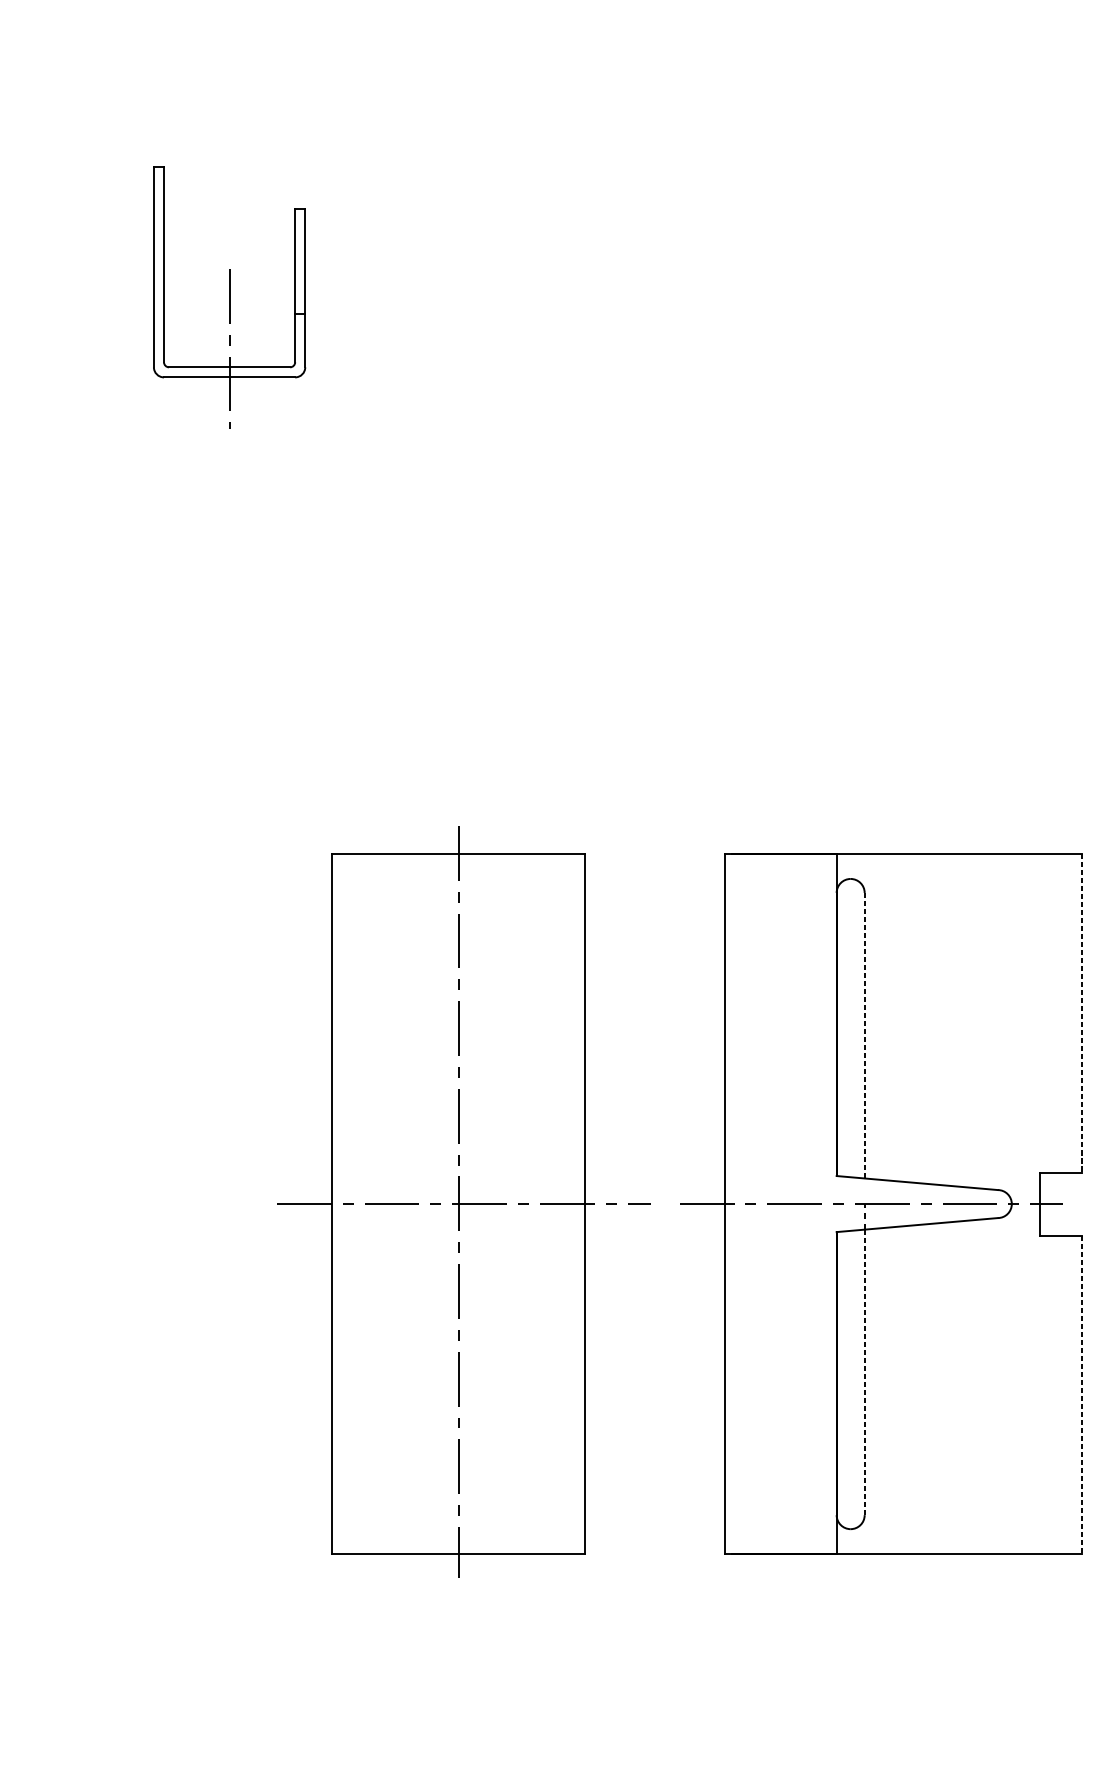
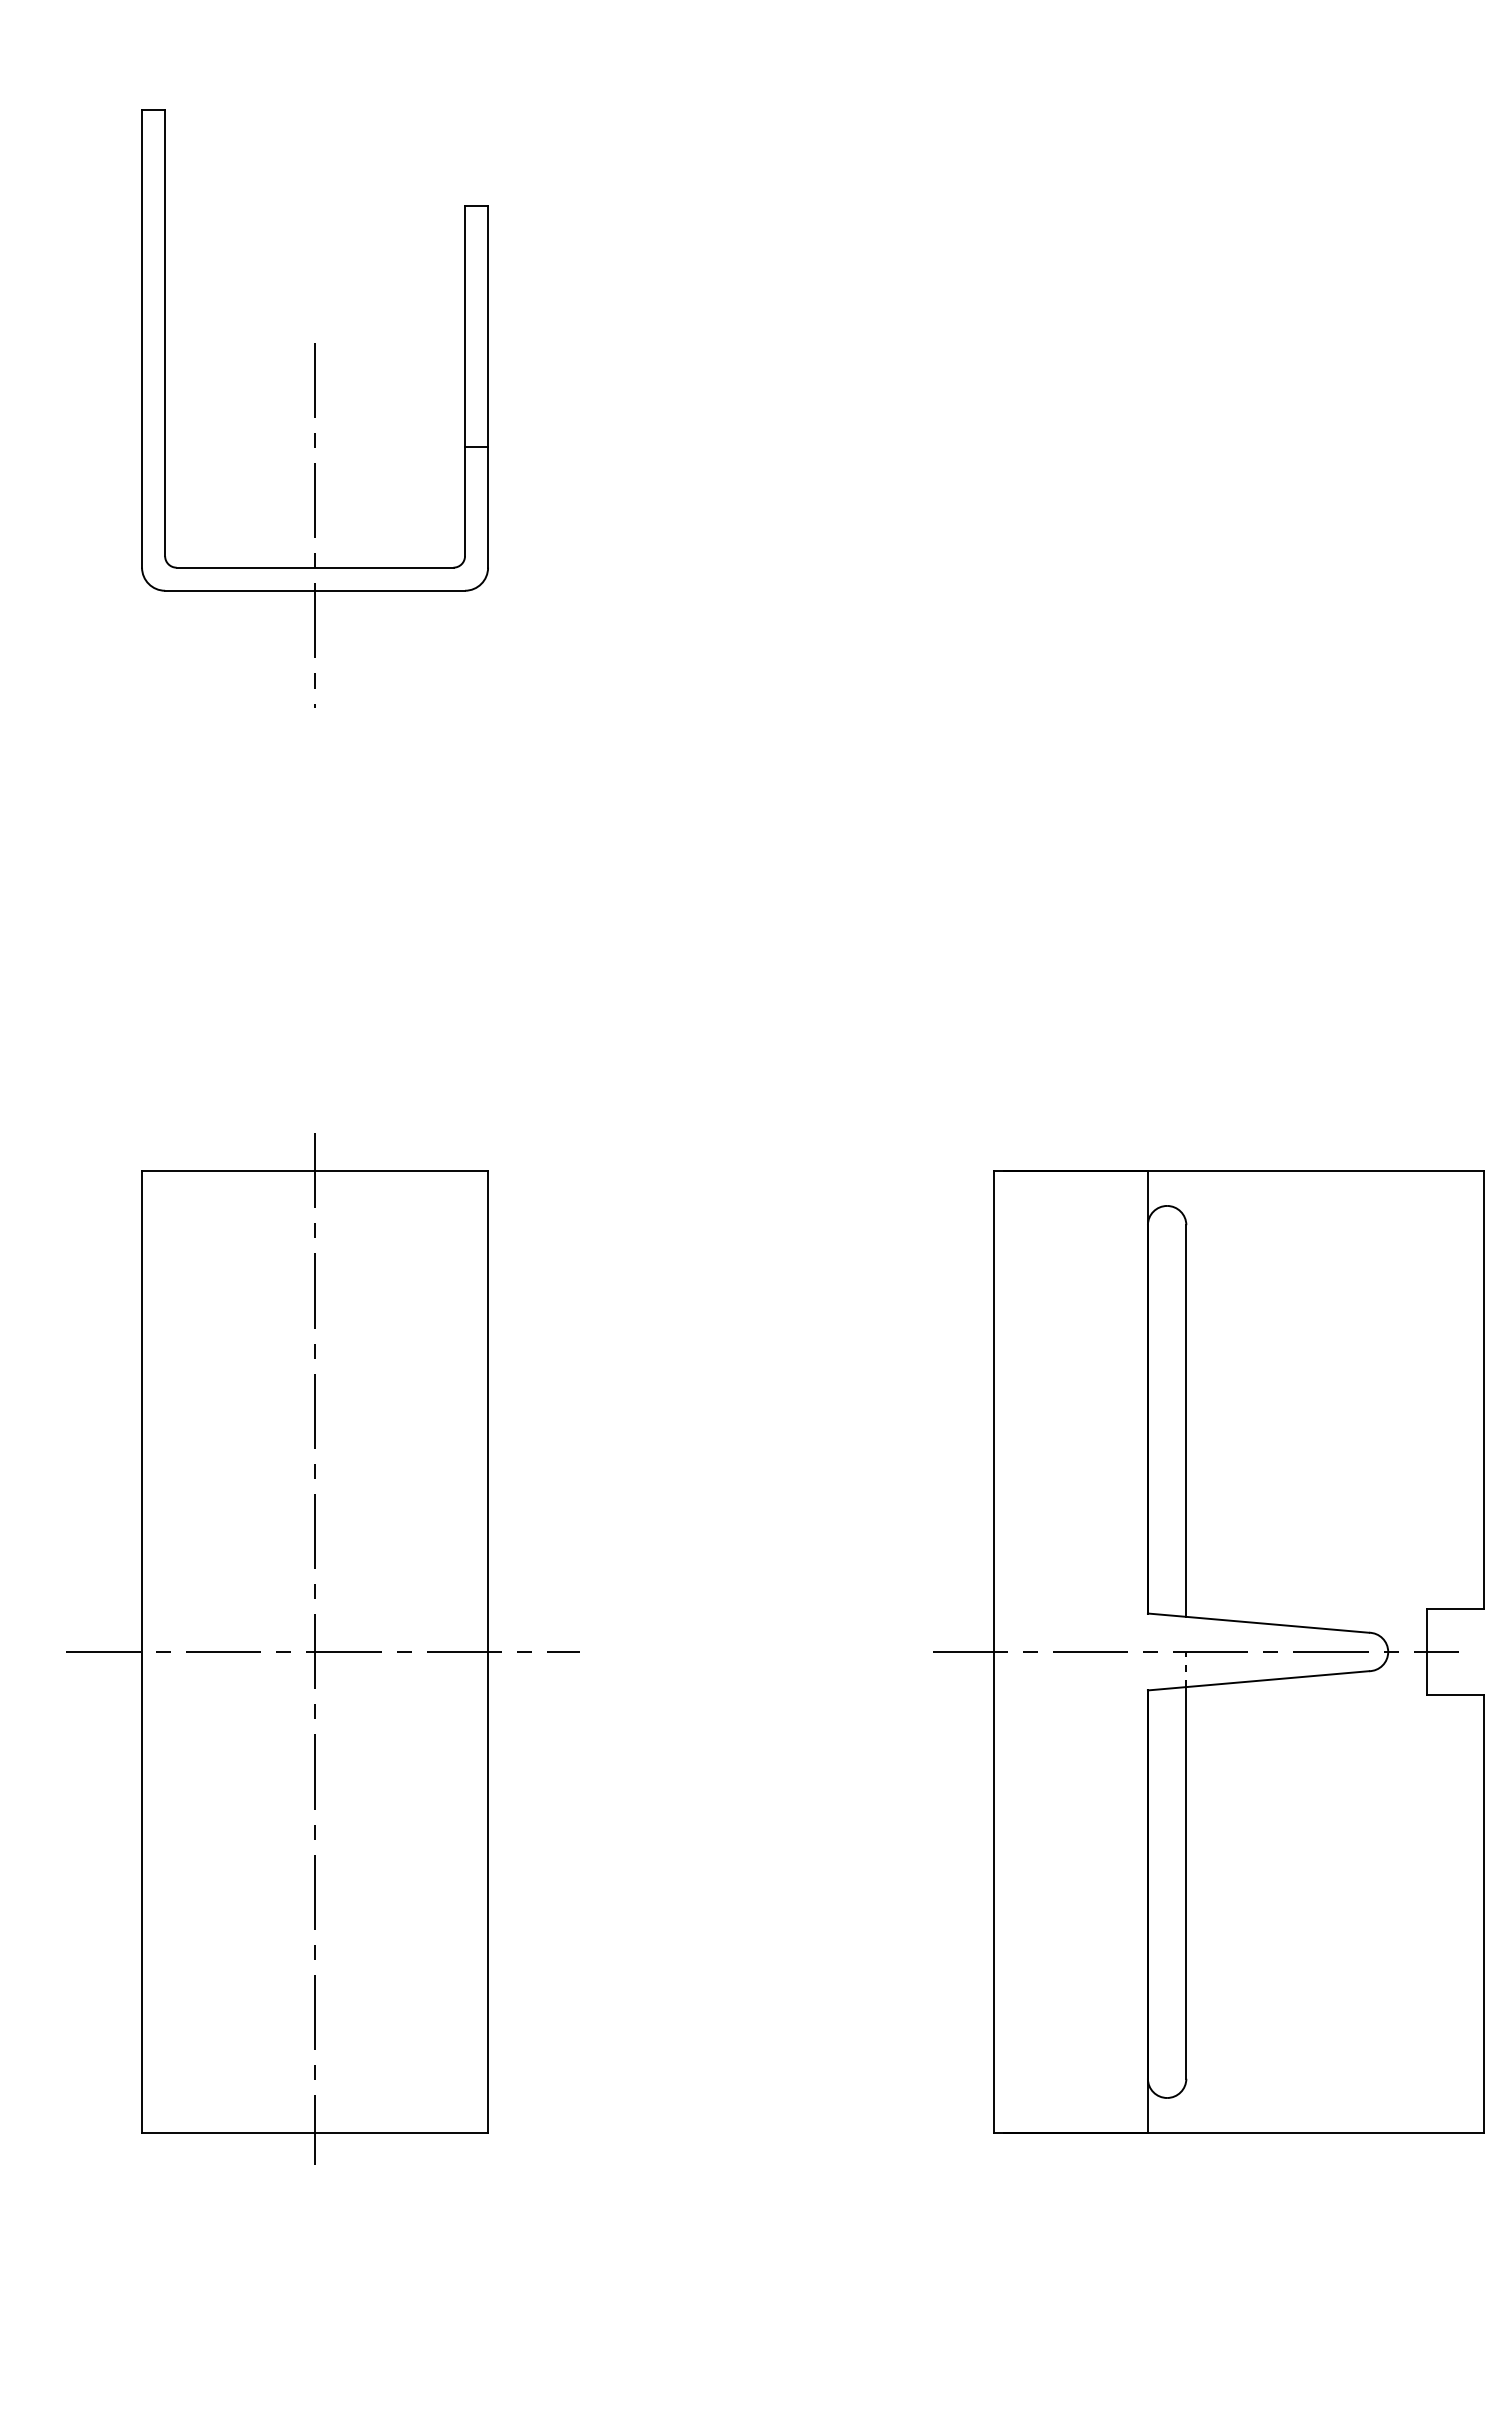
part: (229, 297) -> (314, 408), size x1.67
line: (1082, 1013) -> (1484, 1390), dashed -> solid
line: (864, 1035) -> (1186, 1420), dashed -> solid
part: (463, 1201) -> (322, 1648), moved
line: (864, 1372) -> (1186, 1882), dashed -> solid
line: (1082, 1394) -> (1484, 1913), dashed -> solid

